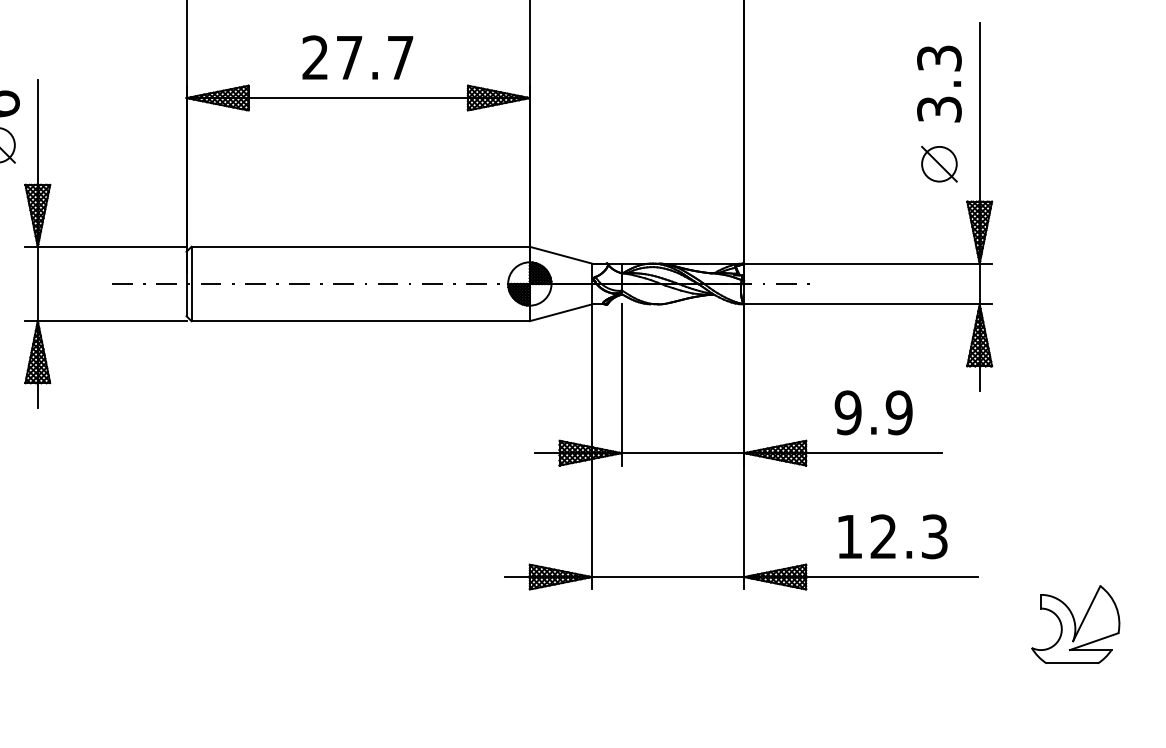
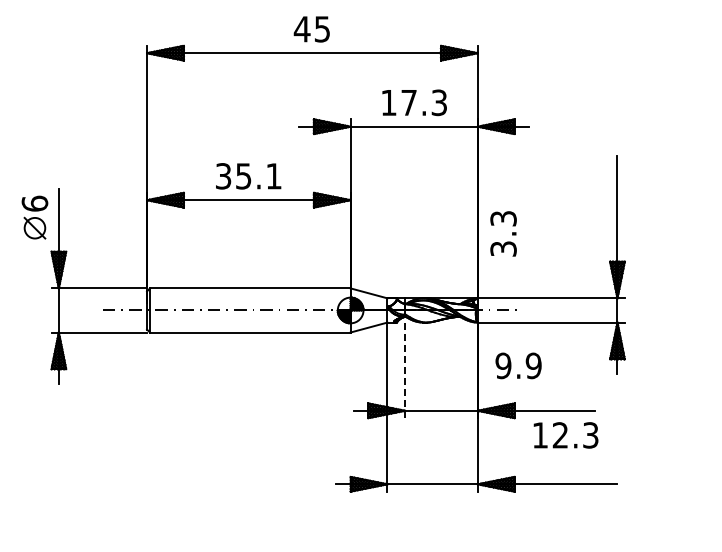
text: (357, 58) -> (248, 176), 27.7 -> 35.1
text: (939, 83) -> (503, 233), moved
part: (939, 164) -> (593, 239), removed
line: (622, 385) -> (405, 370), solid -> dashed
text: (873, 412) -> (518, 365), moved
text: (892, 536) -> (565, 435), moved
part: (1075, 624) -> (674, 512), removed

